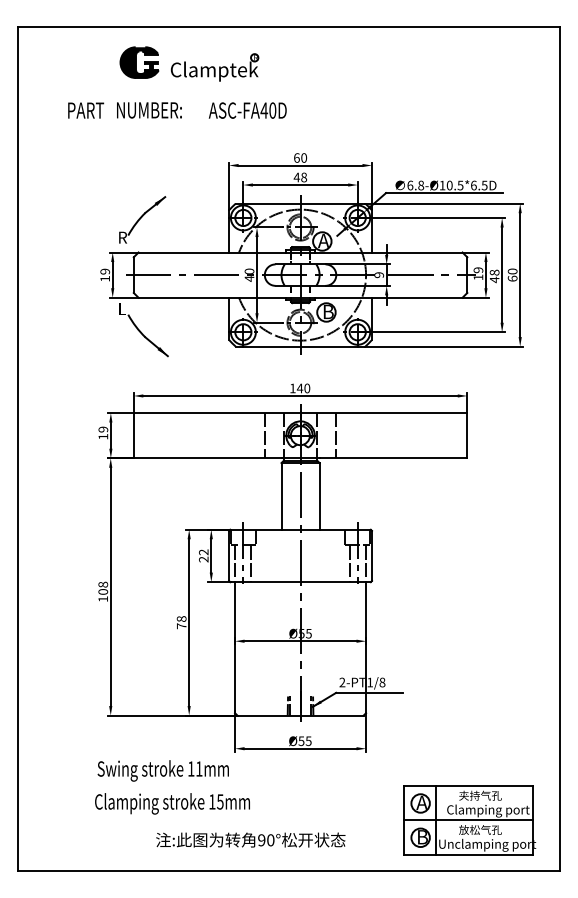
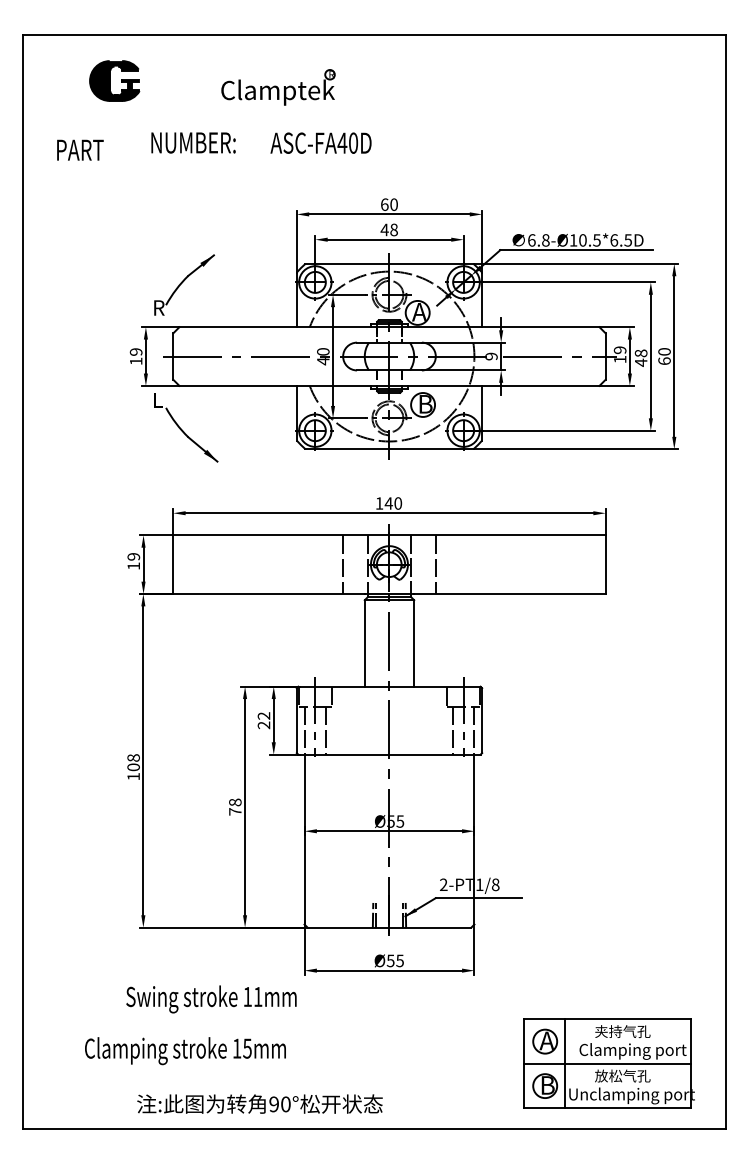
part: (139, 62) -> (114, 80), moved
text: (86, 110) -> (80, 149), moved
text: (172, 804) -> (185, 1051), moved
text: (250, 839) -> (259, 1103), moved

